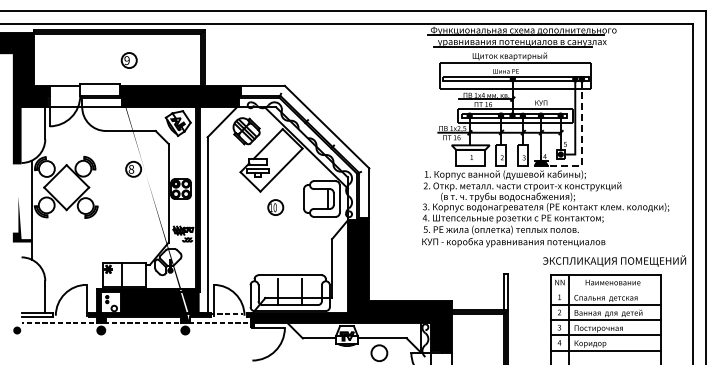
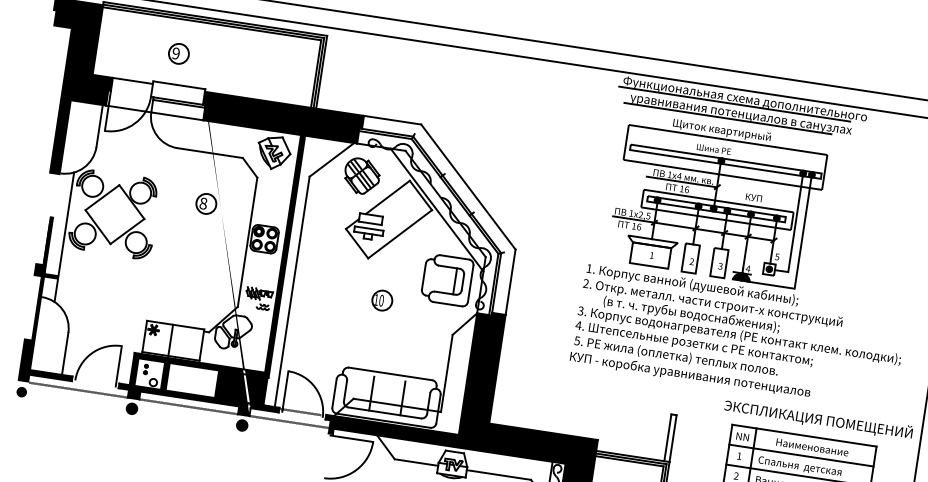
part: (128, 60) -> (177, 53), moved
line: (581, 143) -> (798, 258), dashed -> solid
part: (275, 207) -> (381, 300), moved
fill: (32, 259) -> (55, 302), added
line: (605, 289) -> (801, 455), added

